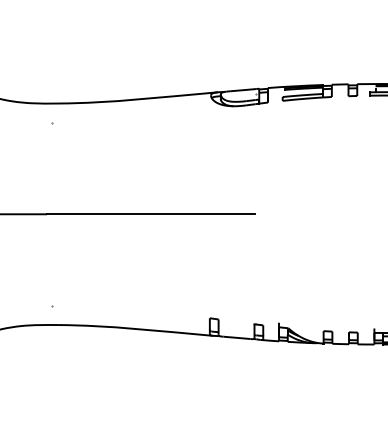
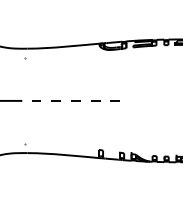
line: (151, 213) -> (71, 100), solid -> dashed

